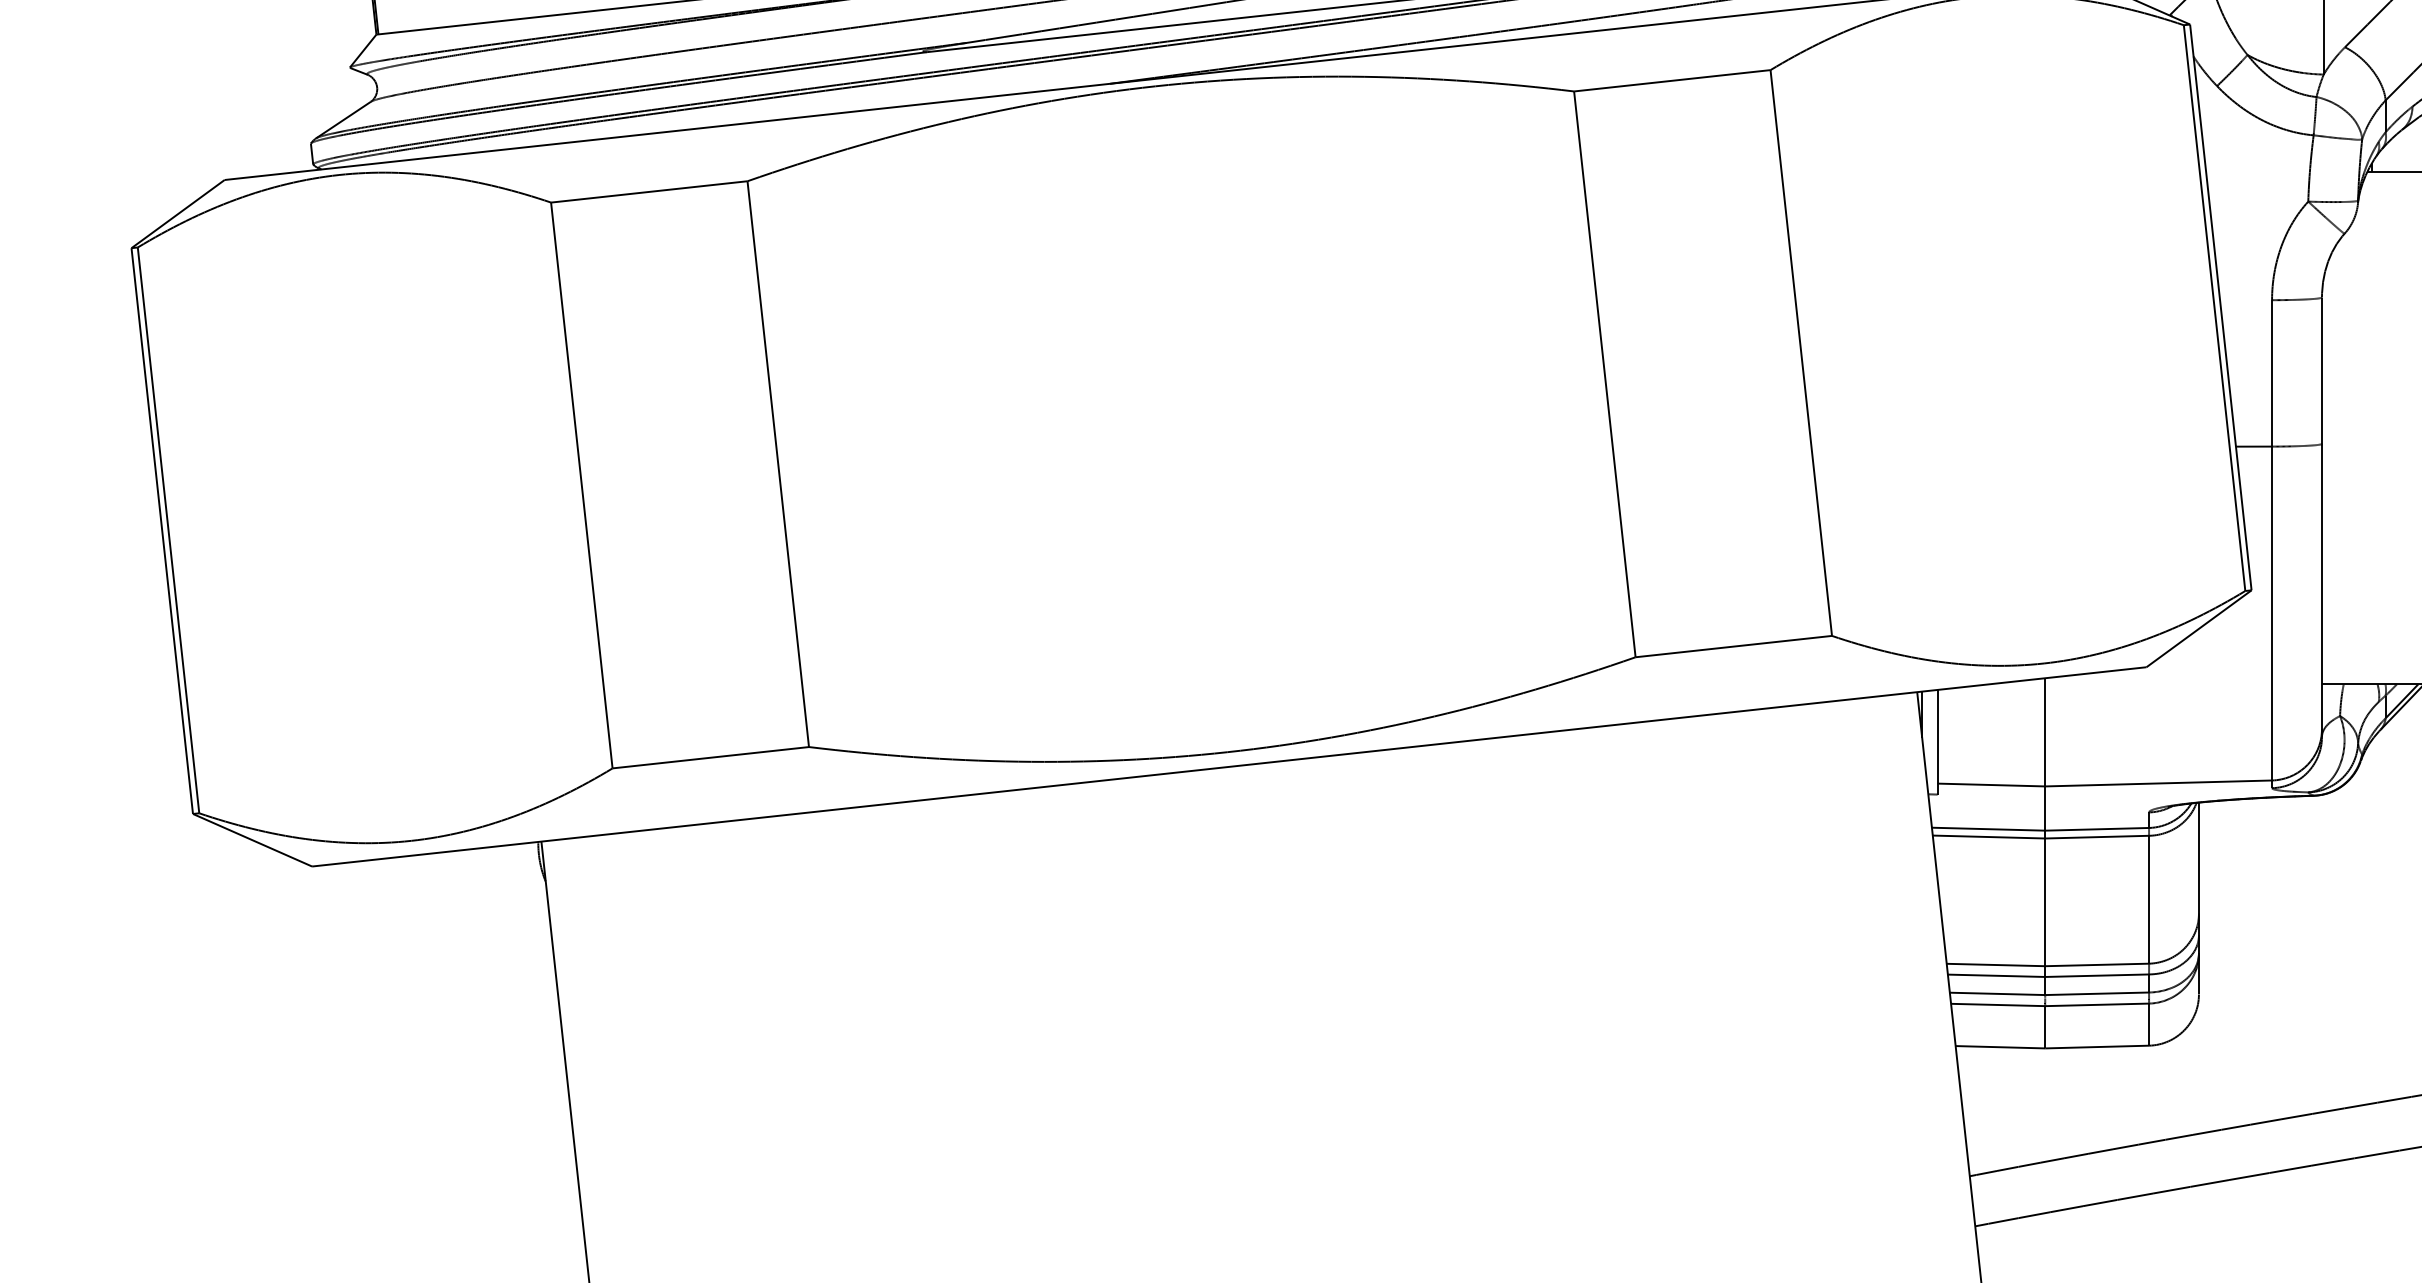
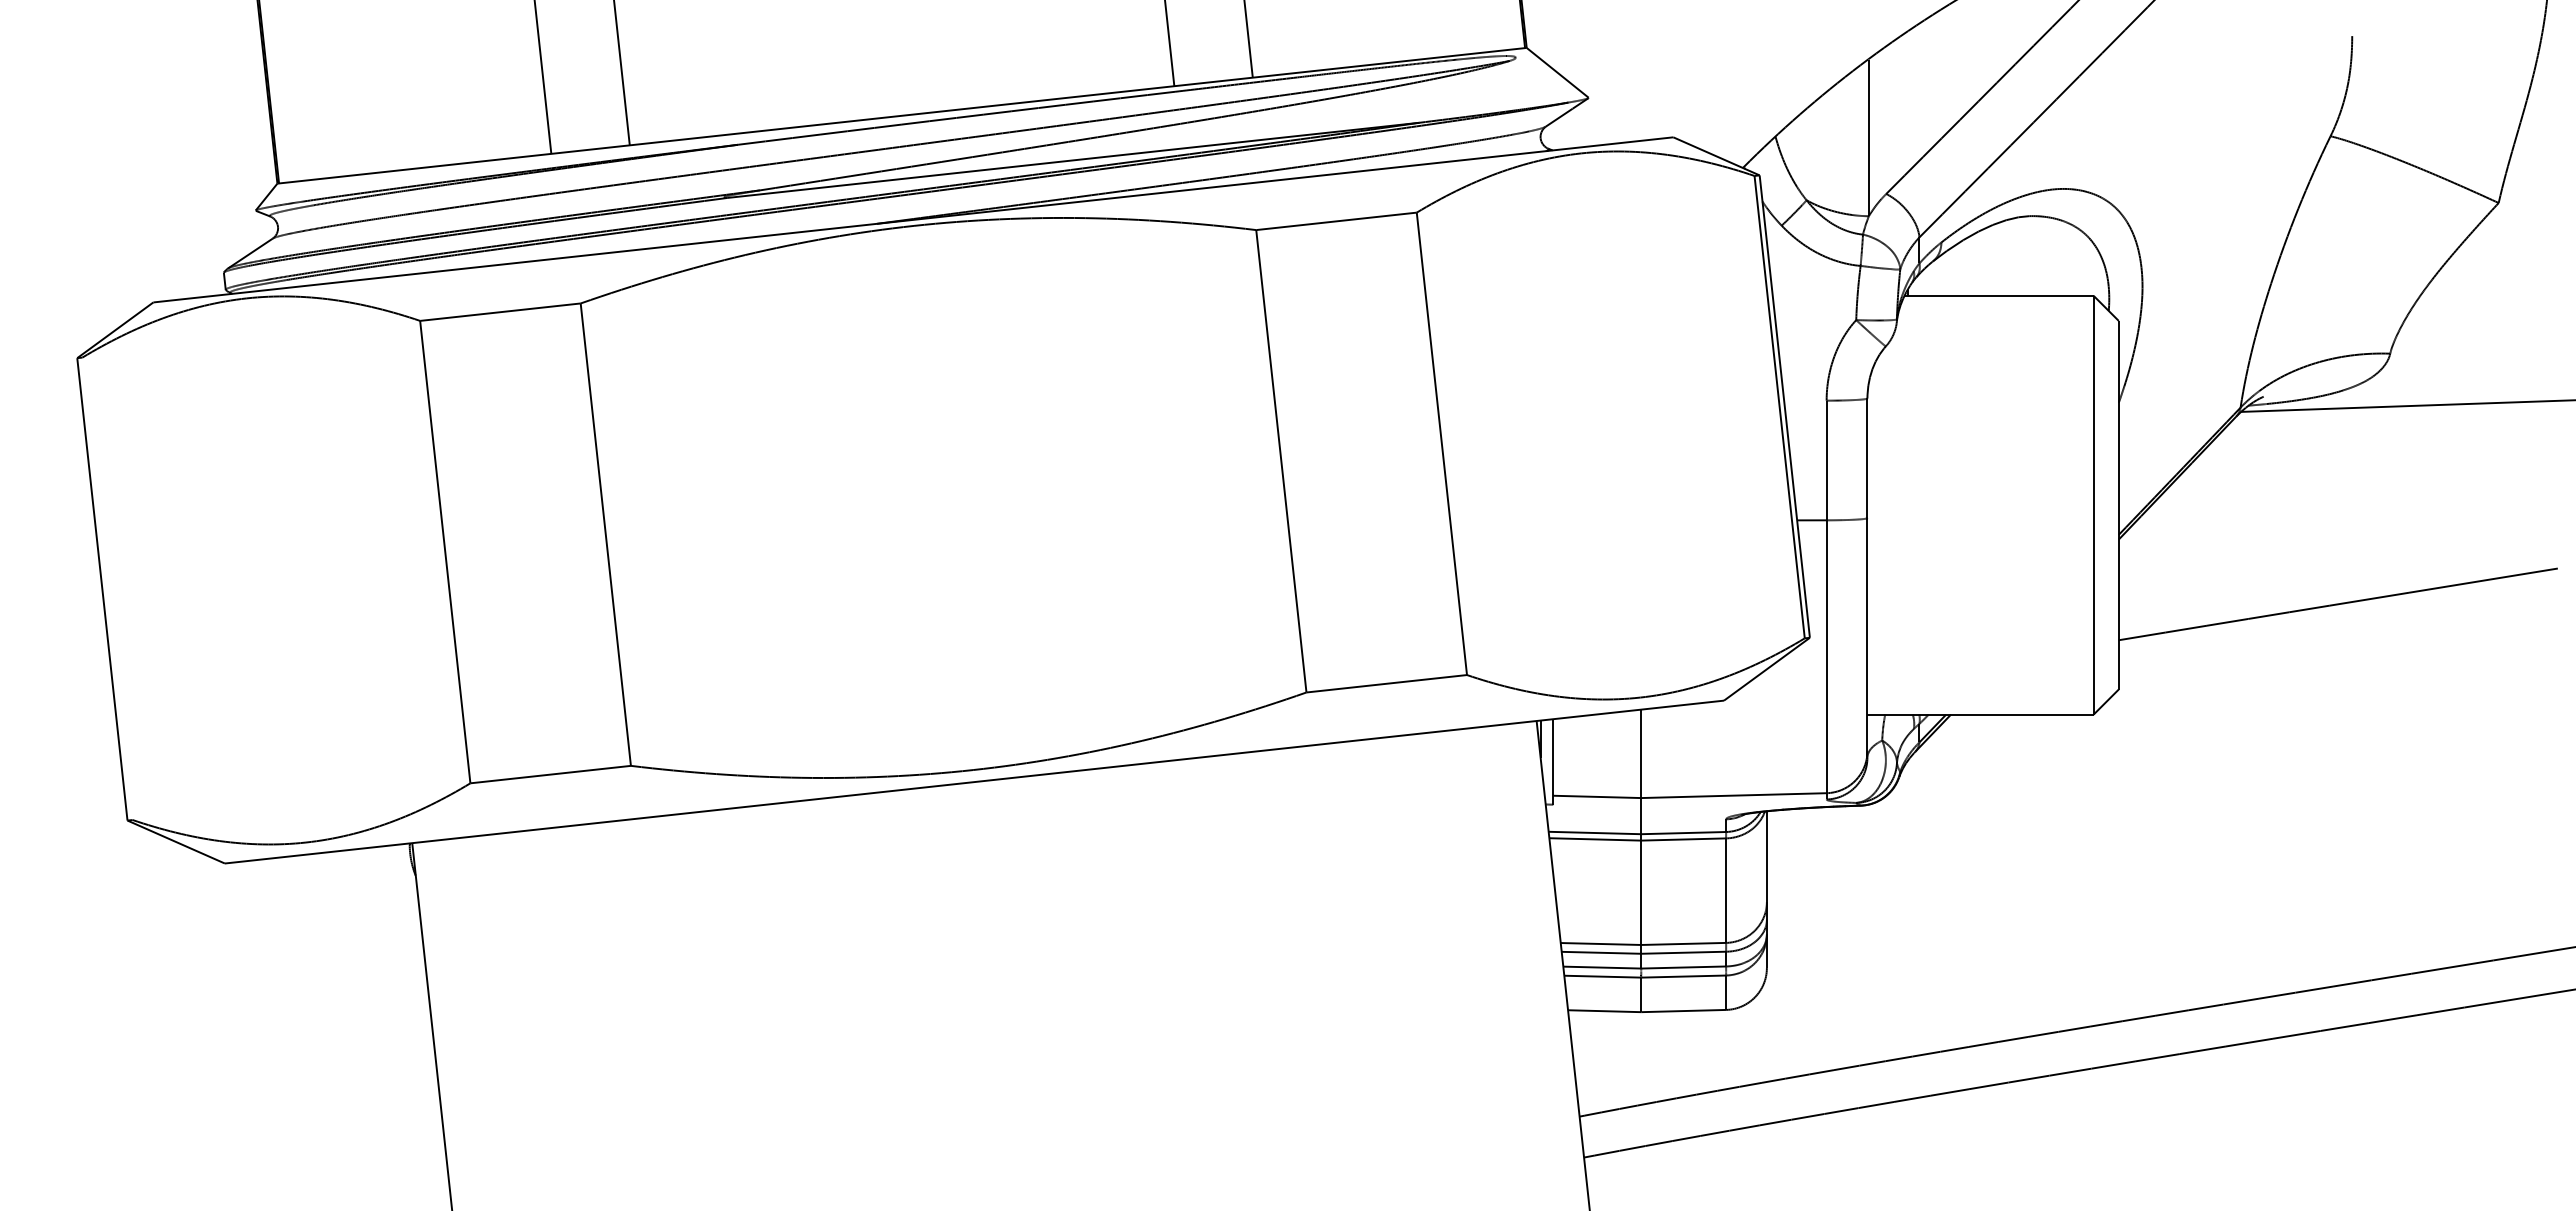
line: (168, 530) -> (107, 588), removed

